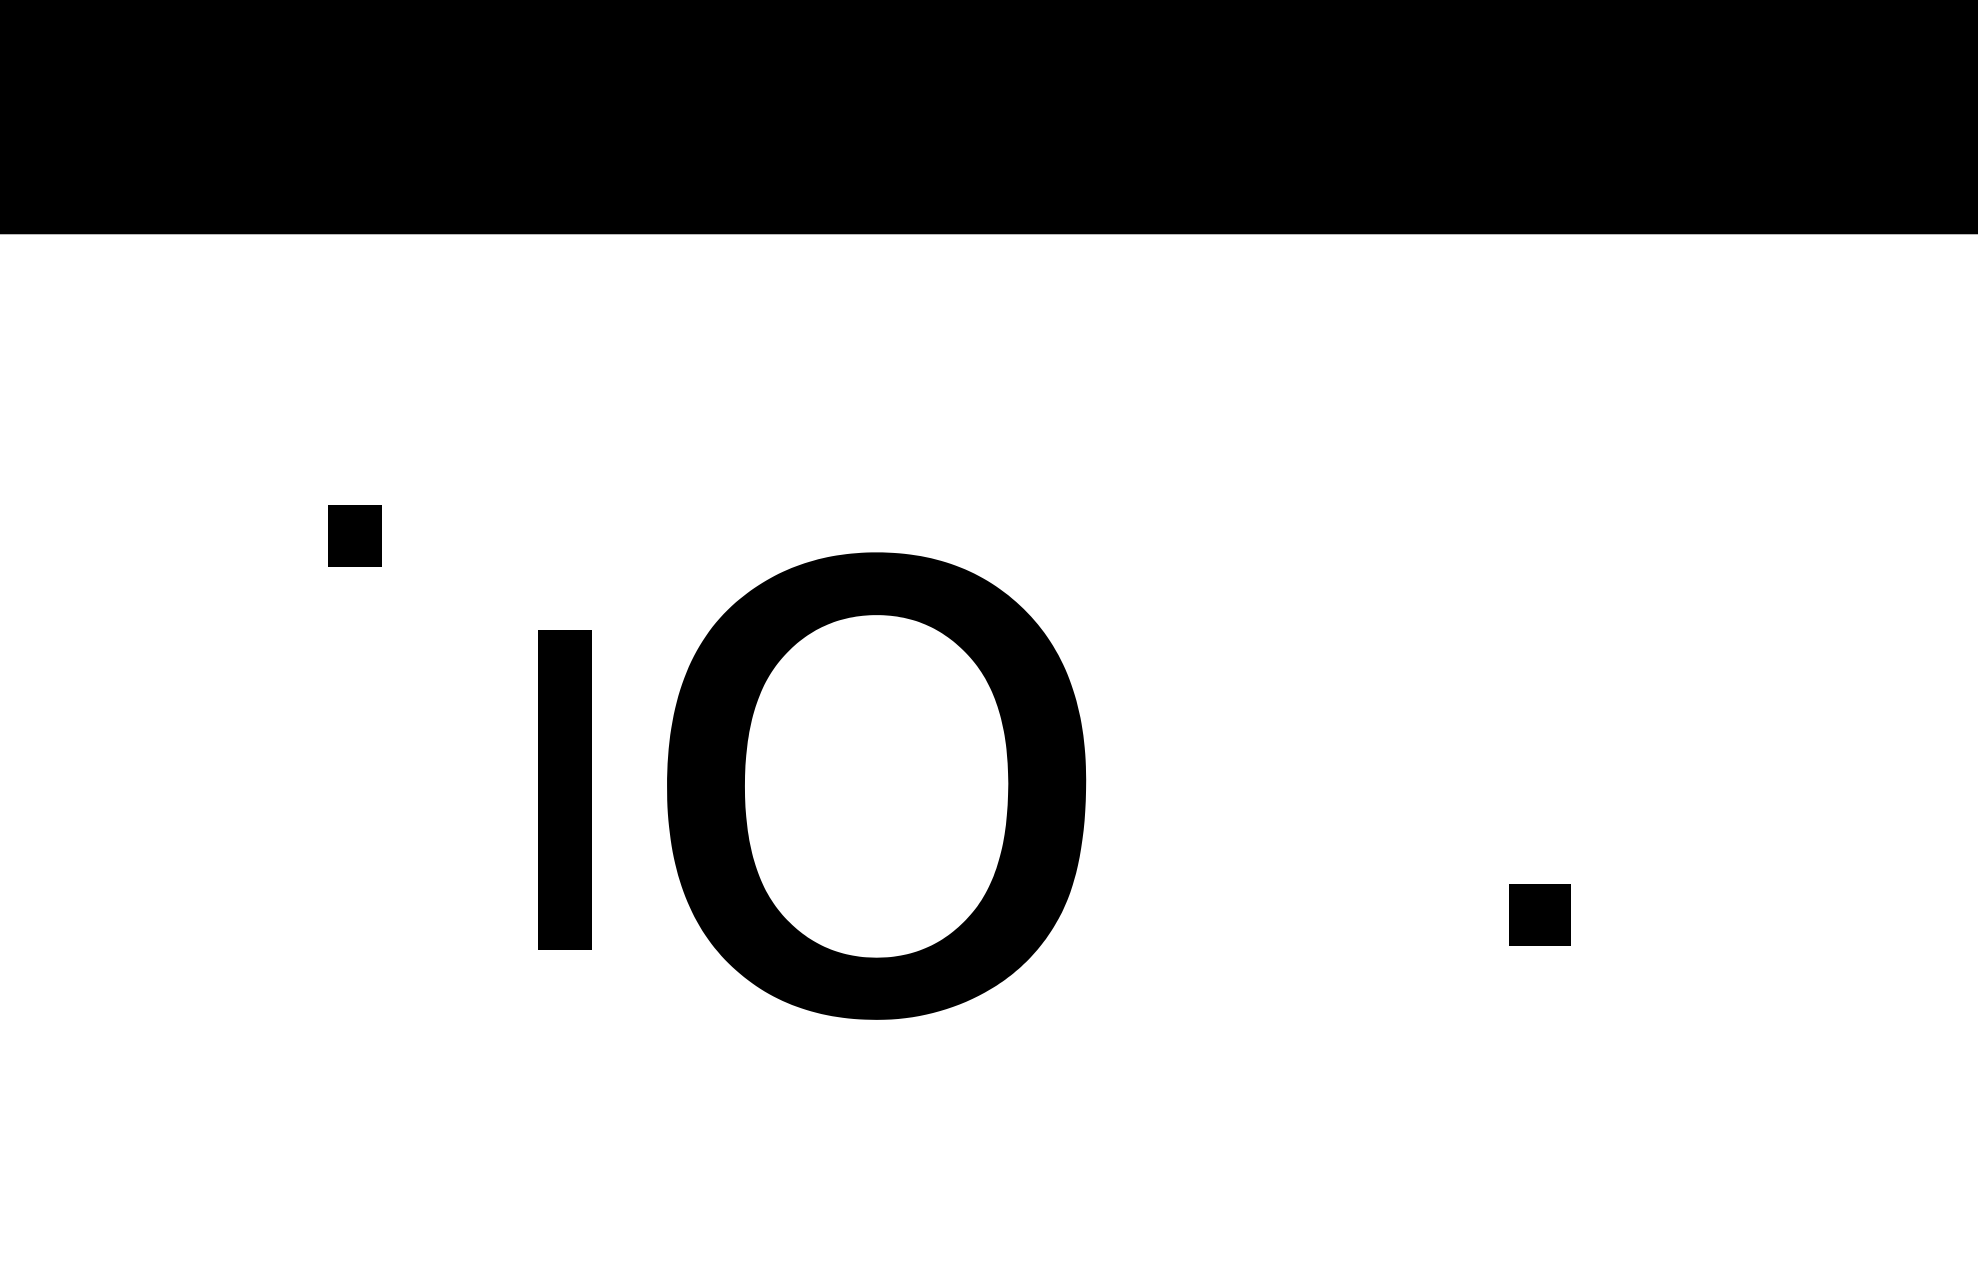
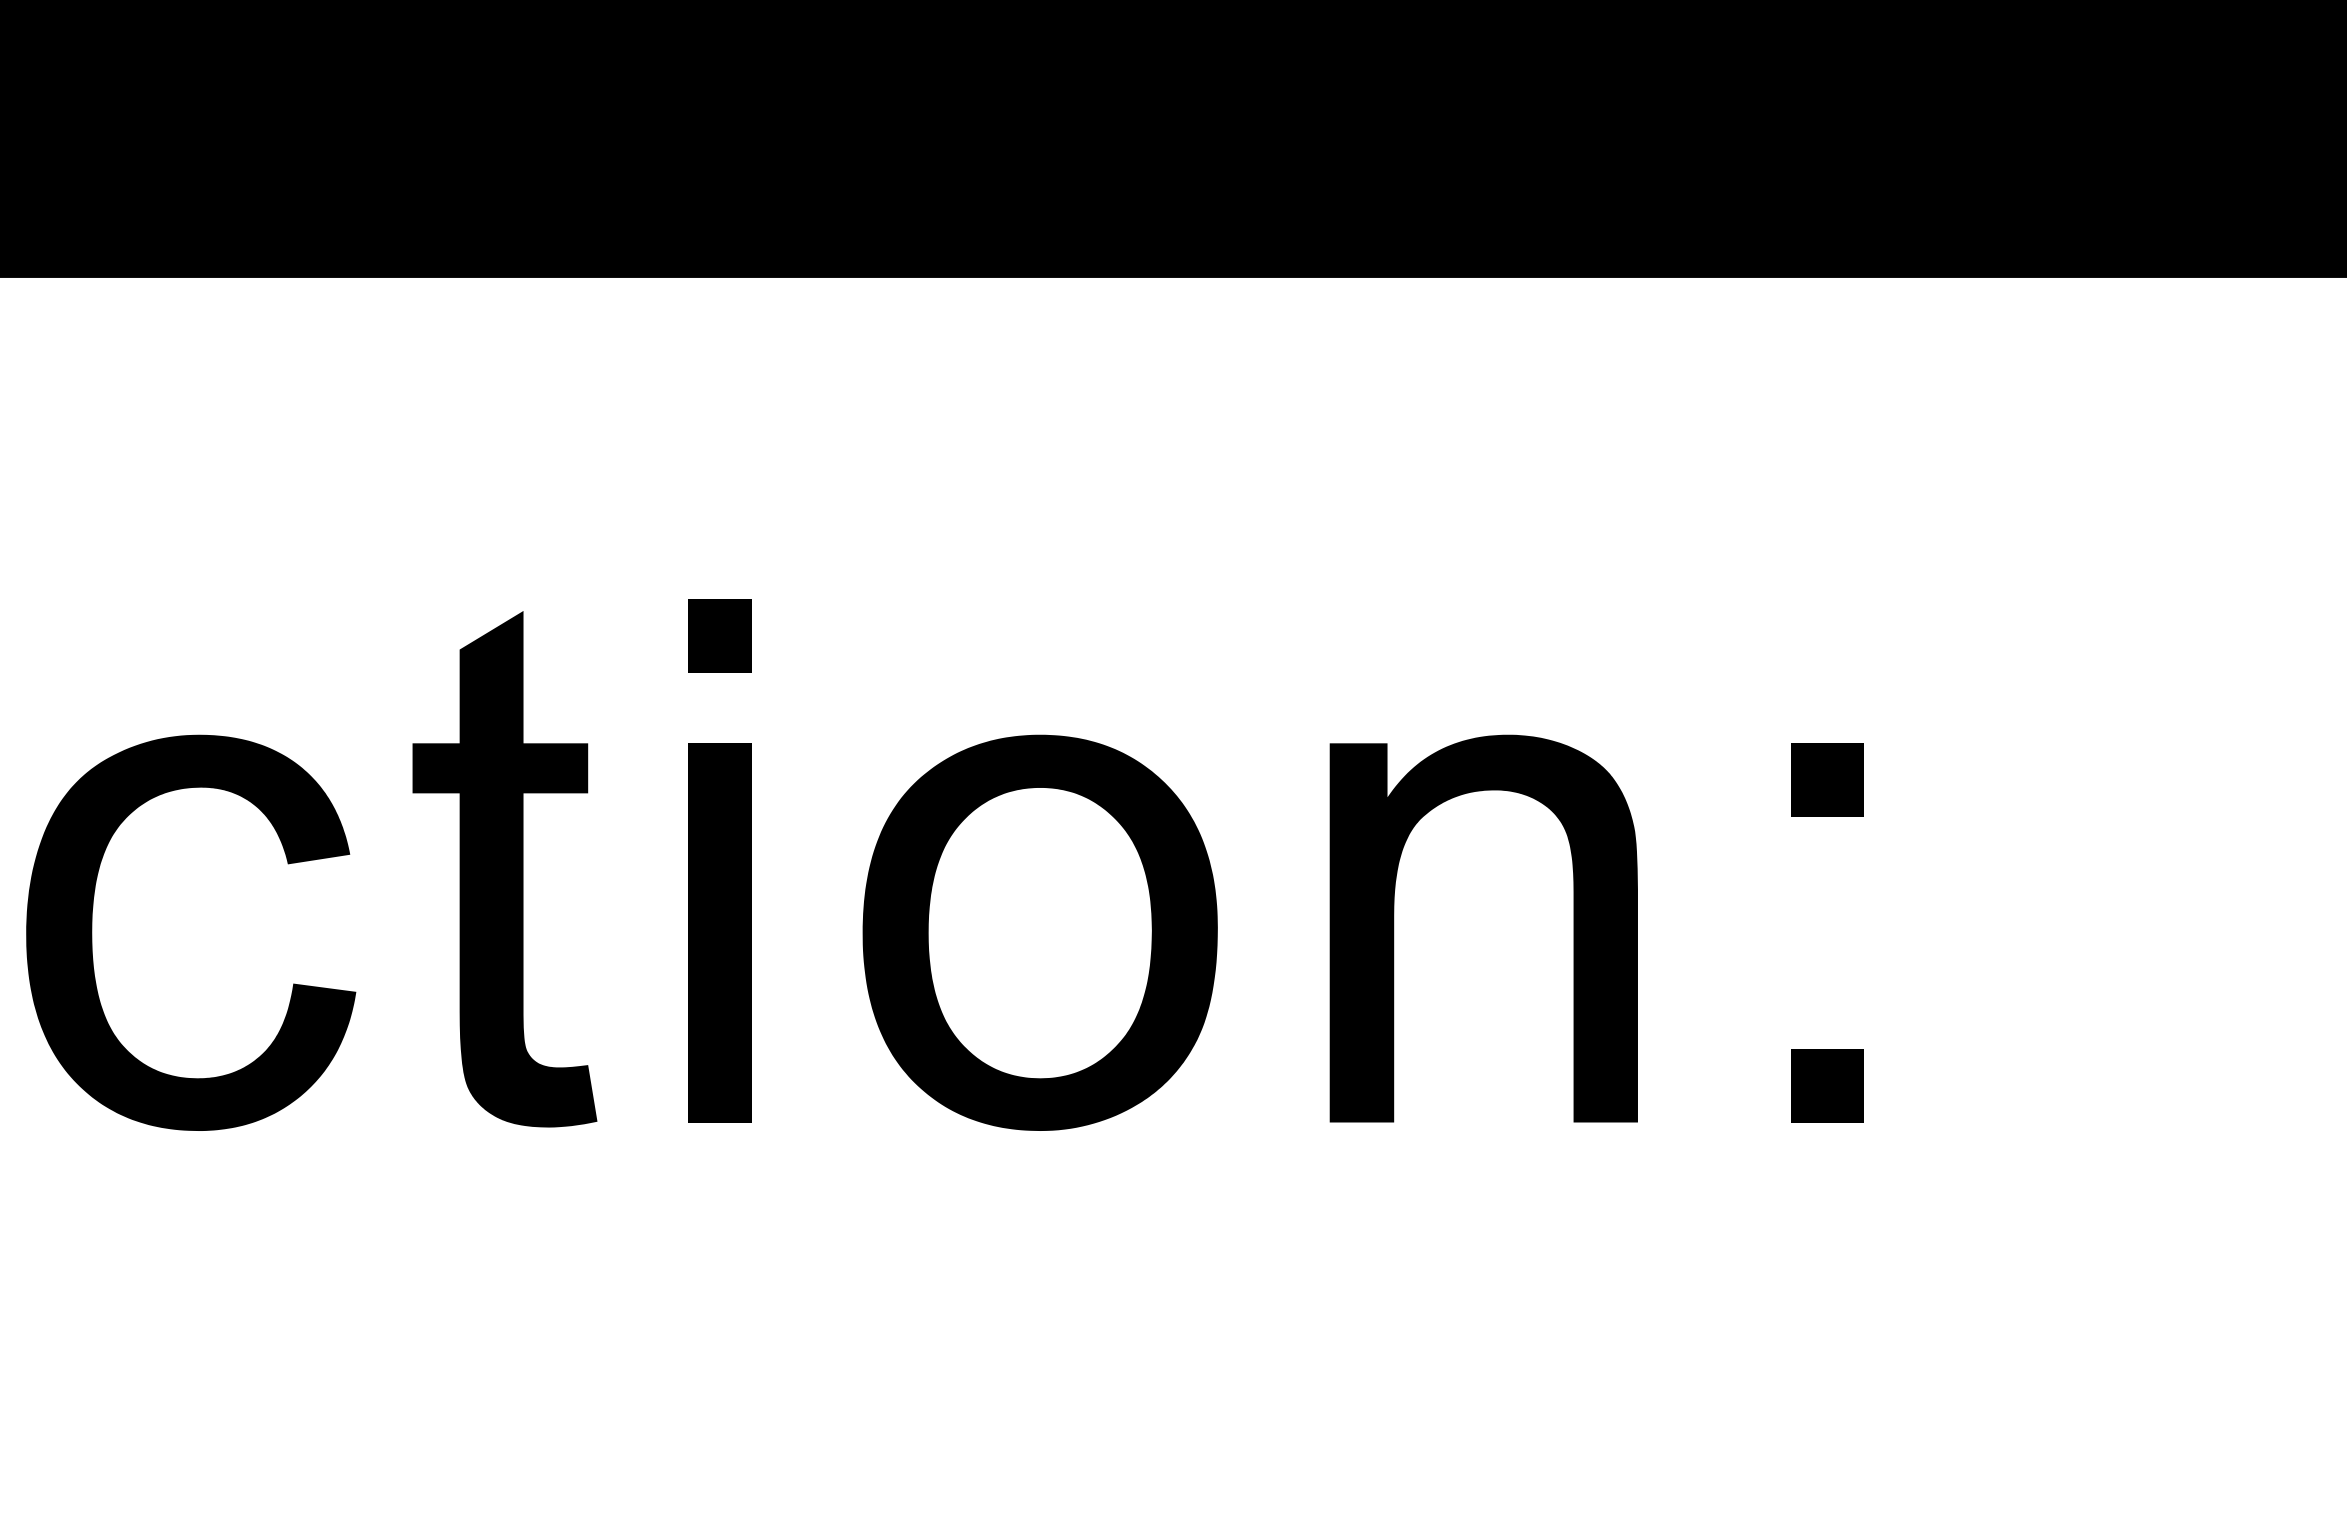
part: (354, 535) -> (719, 635), moved
fill: (1539, 657) -> (1826, 780), added
fill: (425, 732) -> (504, 869), added
part: (1174, 782) -> (1393, 928), added
fill: (161, 786) -> (191, 933), added
part: (876, 786) -> (1040, 933), size x0.71
part: (564, 789) -> (719, 932), moved

